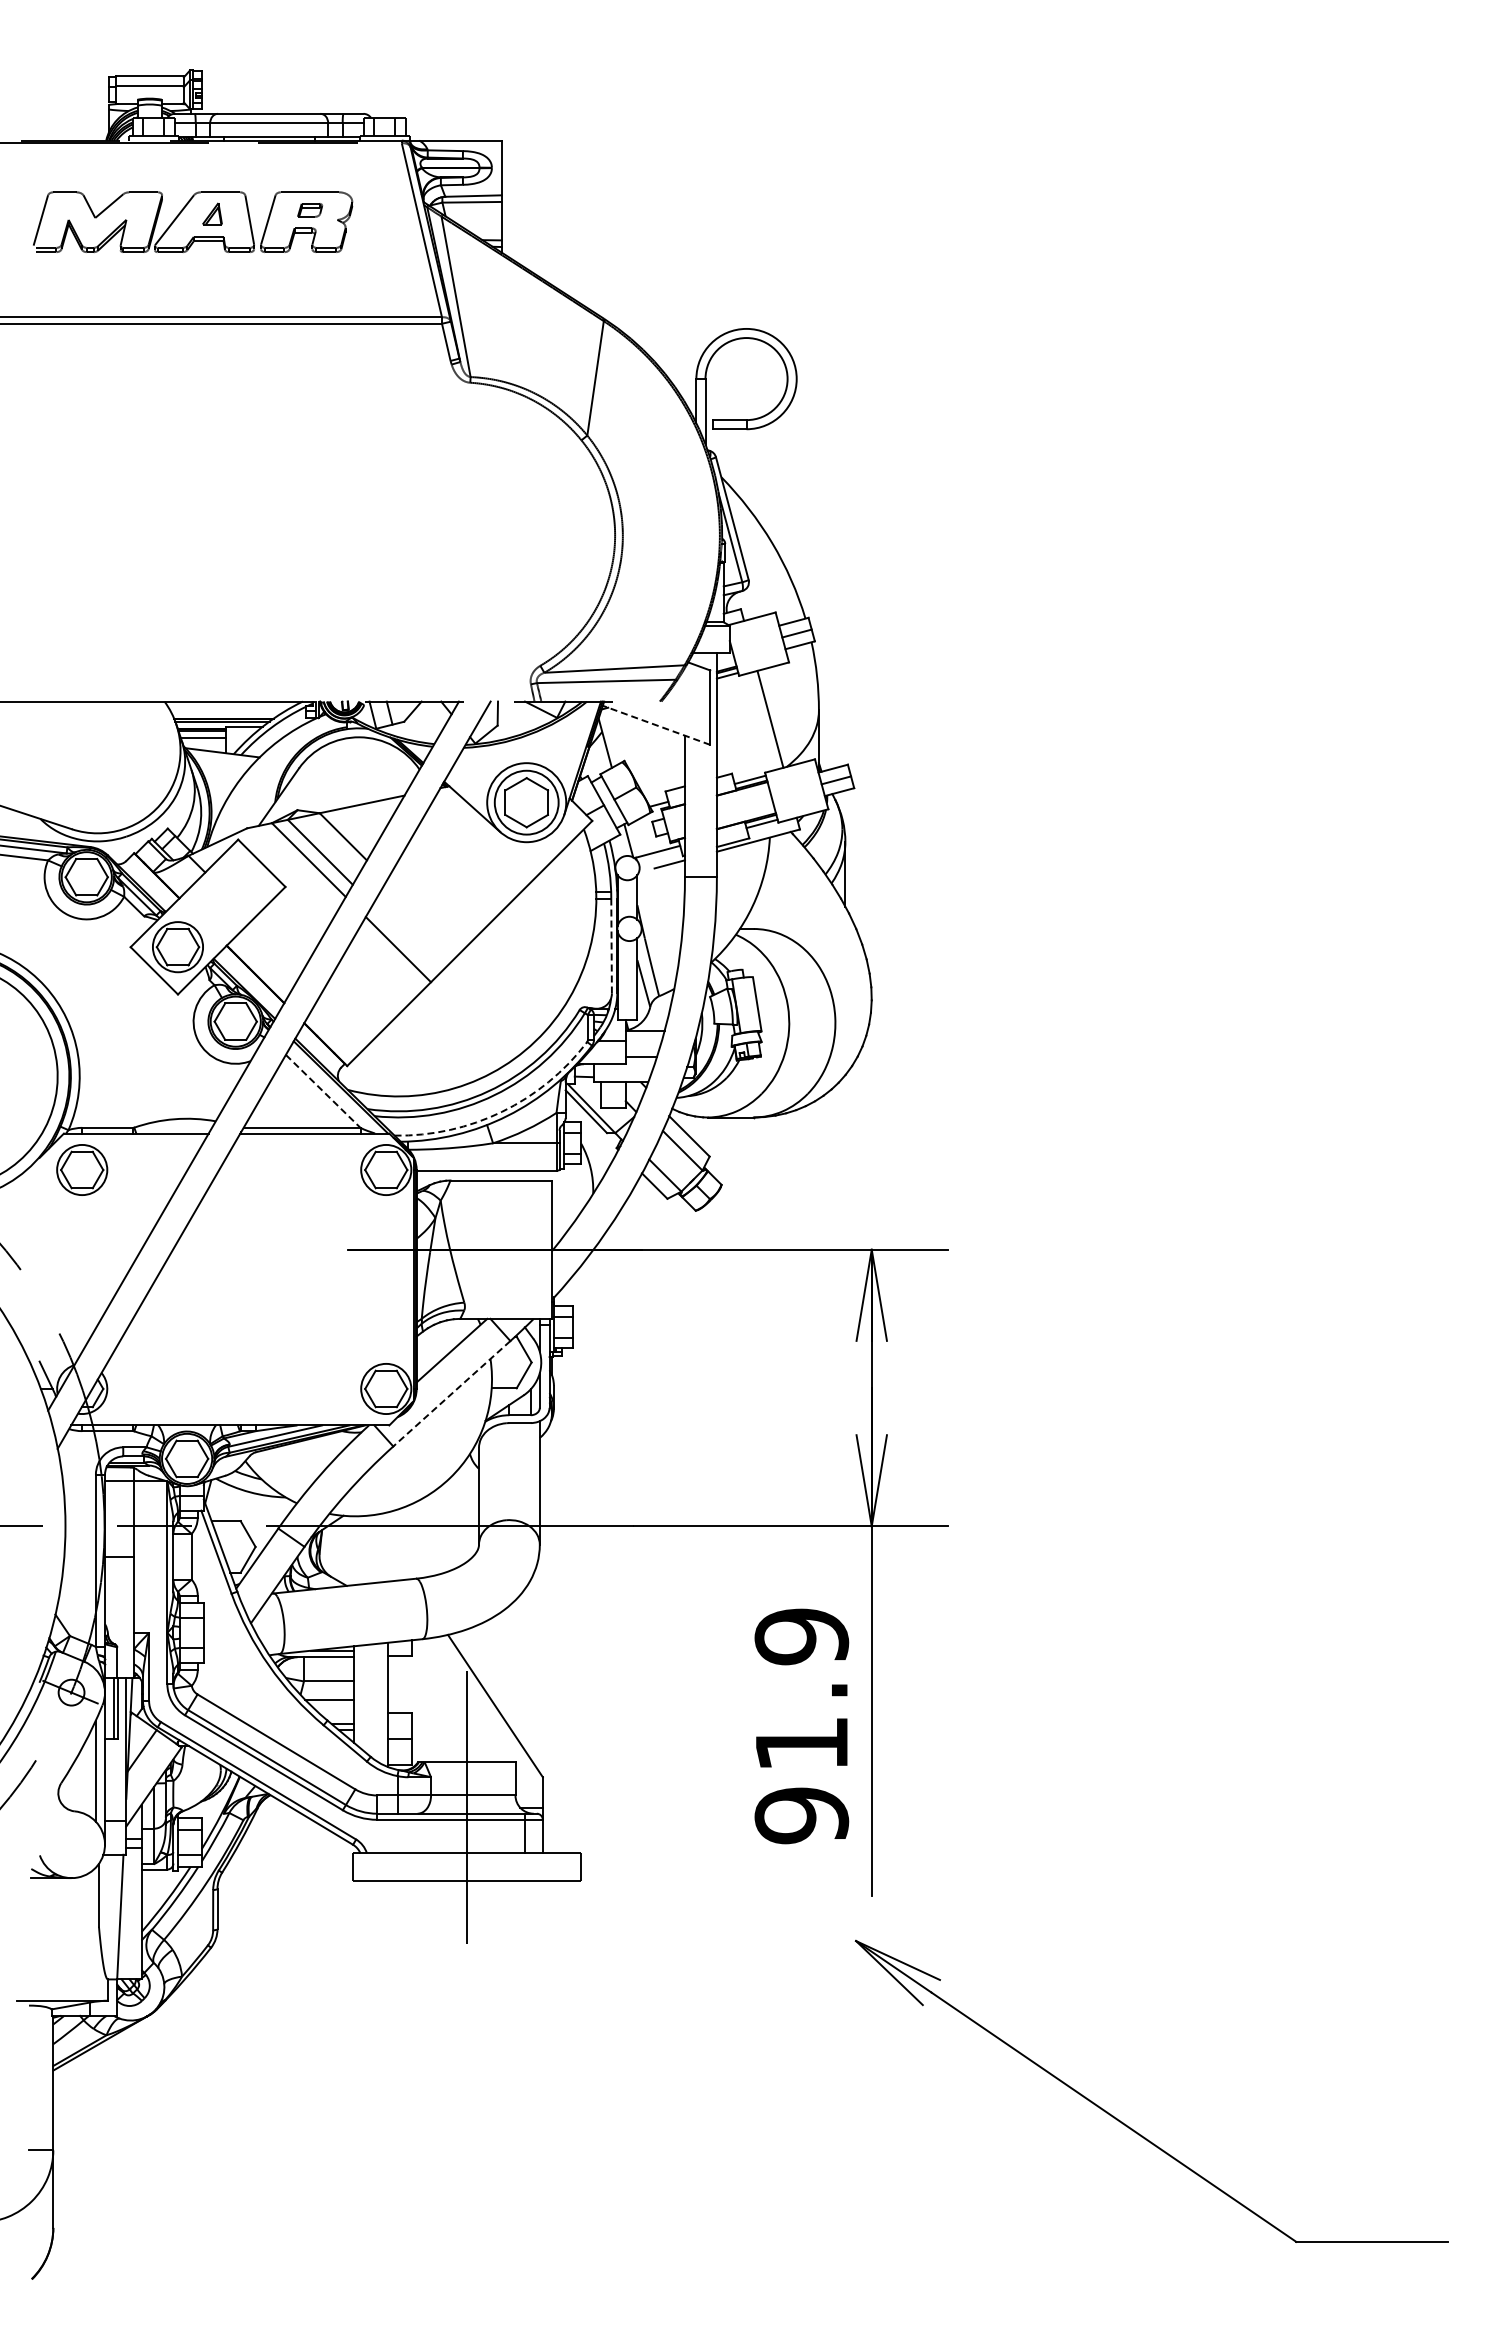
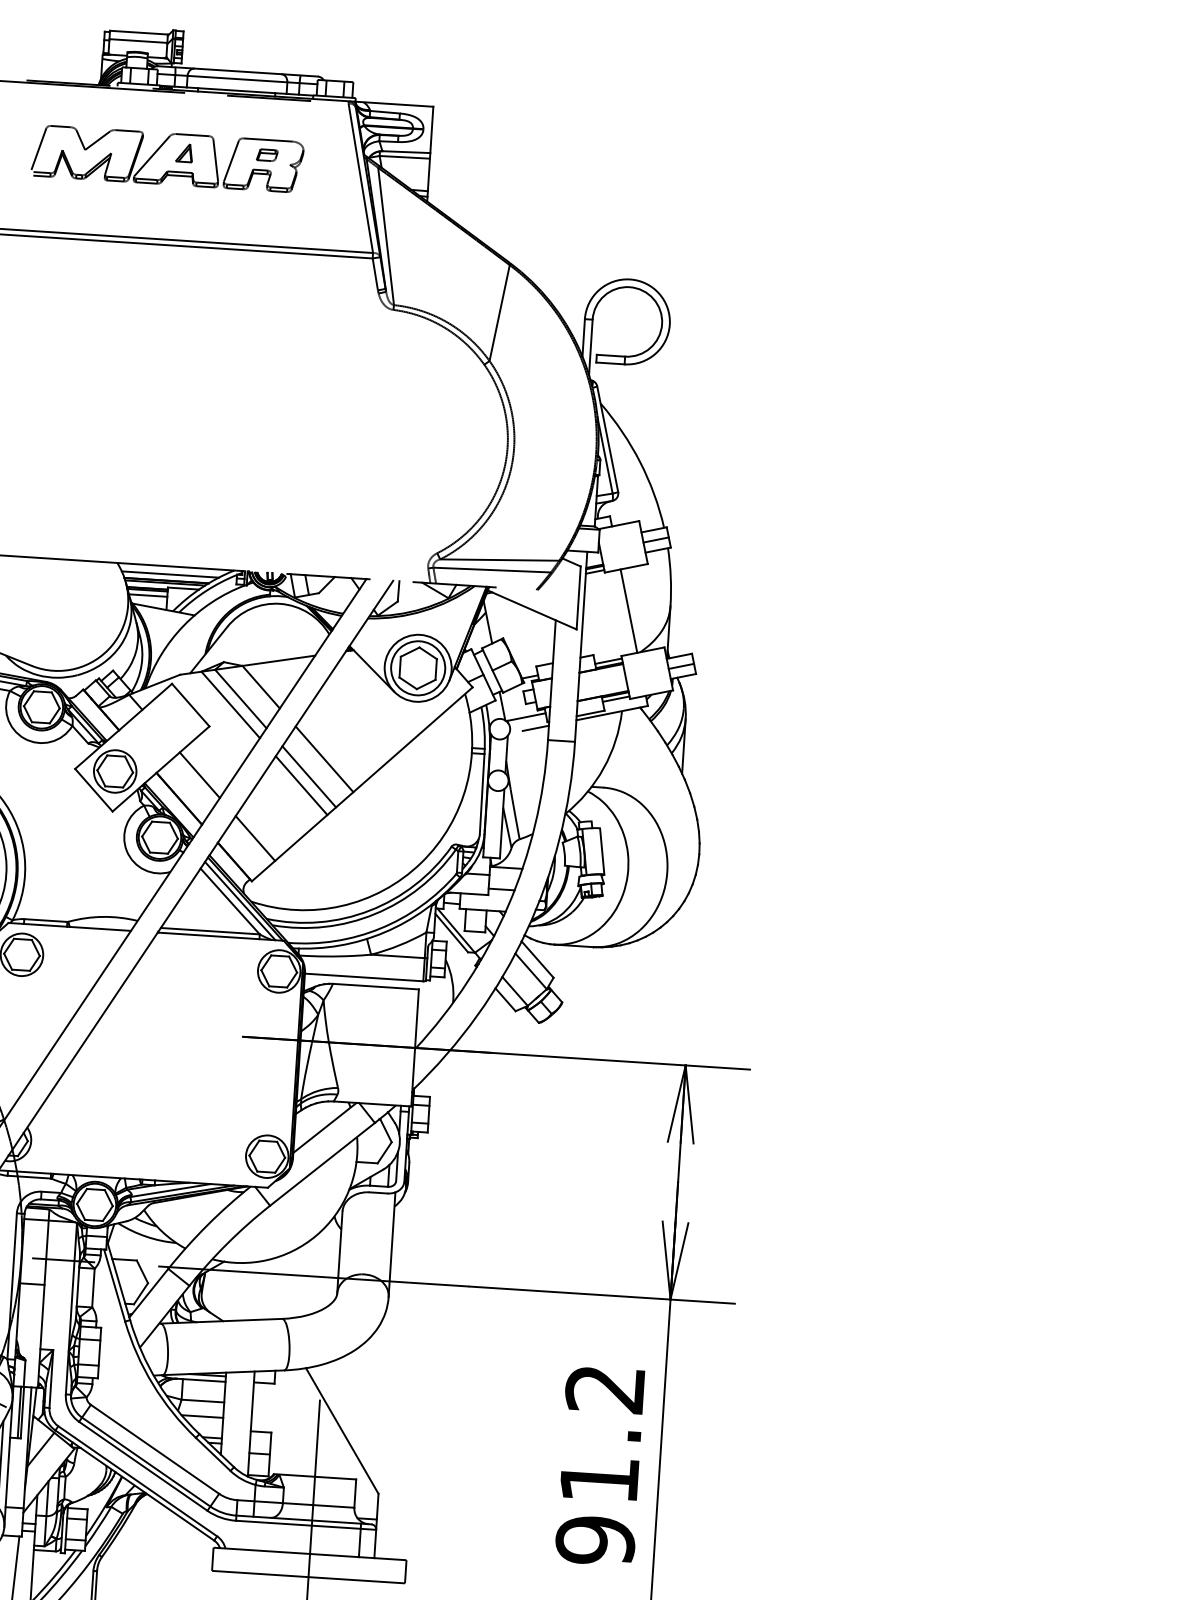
line: (227, 711) -> (169, 574), added
line: (656, 725) -> (532, 610), dashed -> solid
line: (423, 916) -> (324, 758), added
line: (406, 938) -> (309, 776), added
line: (277, 944) -> (199, 774), added
line: (611, 946) -> (482, 794), dashed -> solid
line: (347, 1015) -> (254, 838), added
line: (334, 1089) -> (239, 900), added
line: (323, 1091) -> (230, 901), dashed -> solid
arc: (502, 1111) -> (380, 928), dashed -> solid
line: (451, 1393) -> (322, 1164), dashed -> solid
text: (801, 1636) -> (605, 1388), 91.9 -> 91.2

